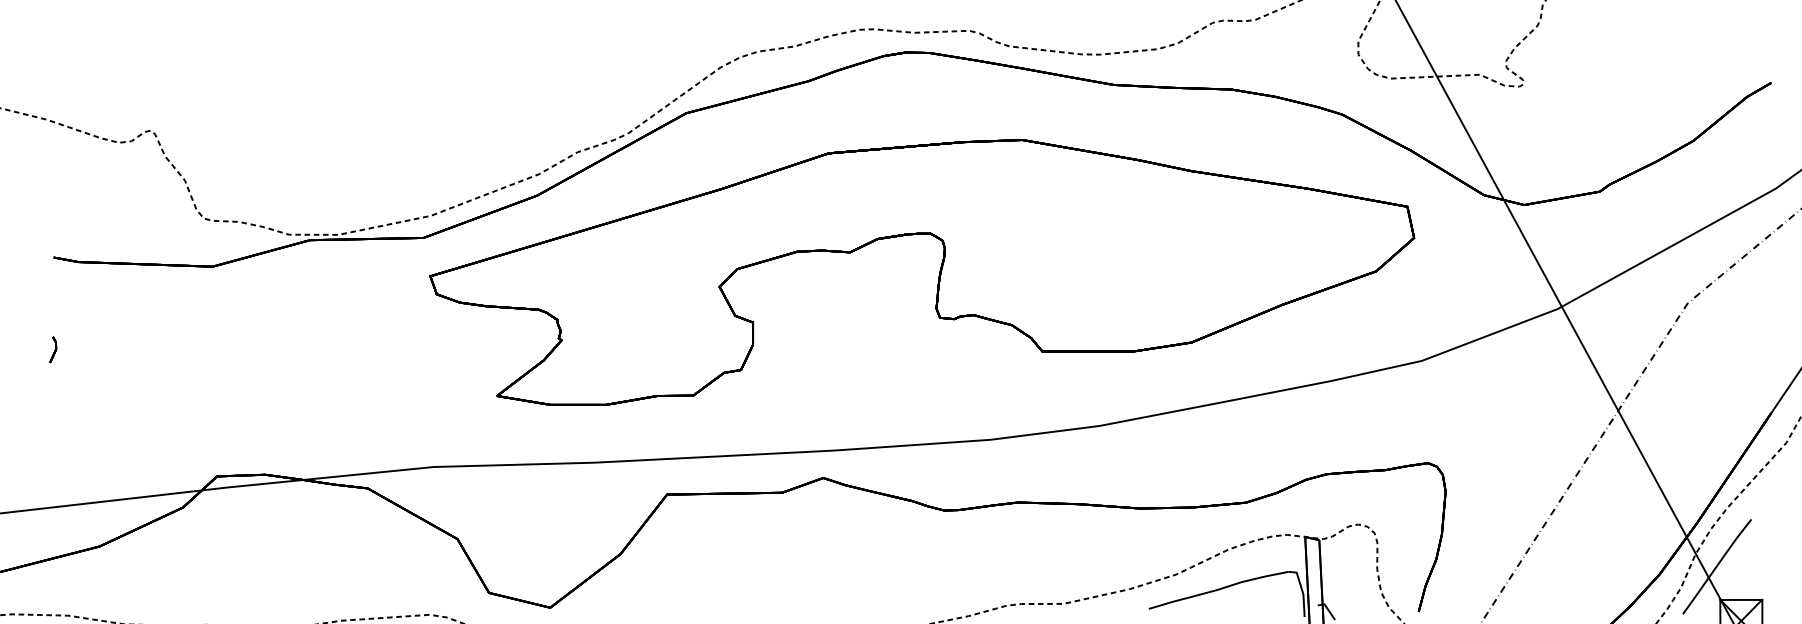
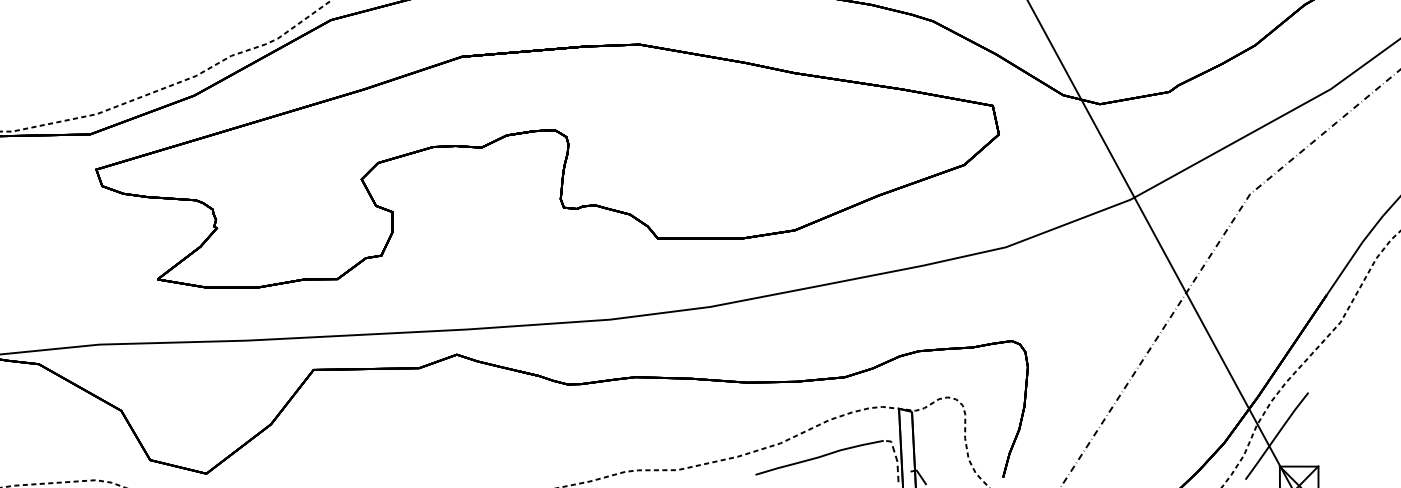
line: (1301, 589) -> (895, 456), solid -> dashed

